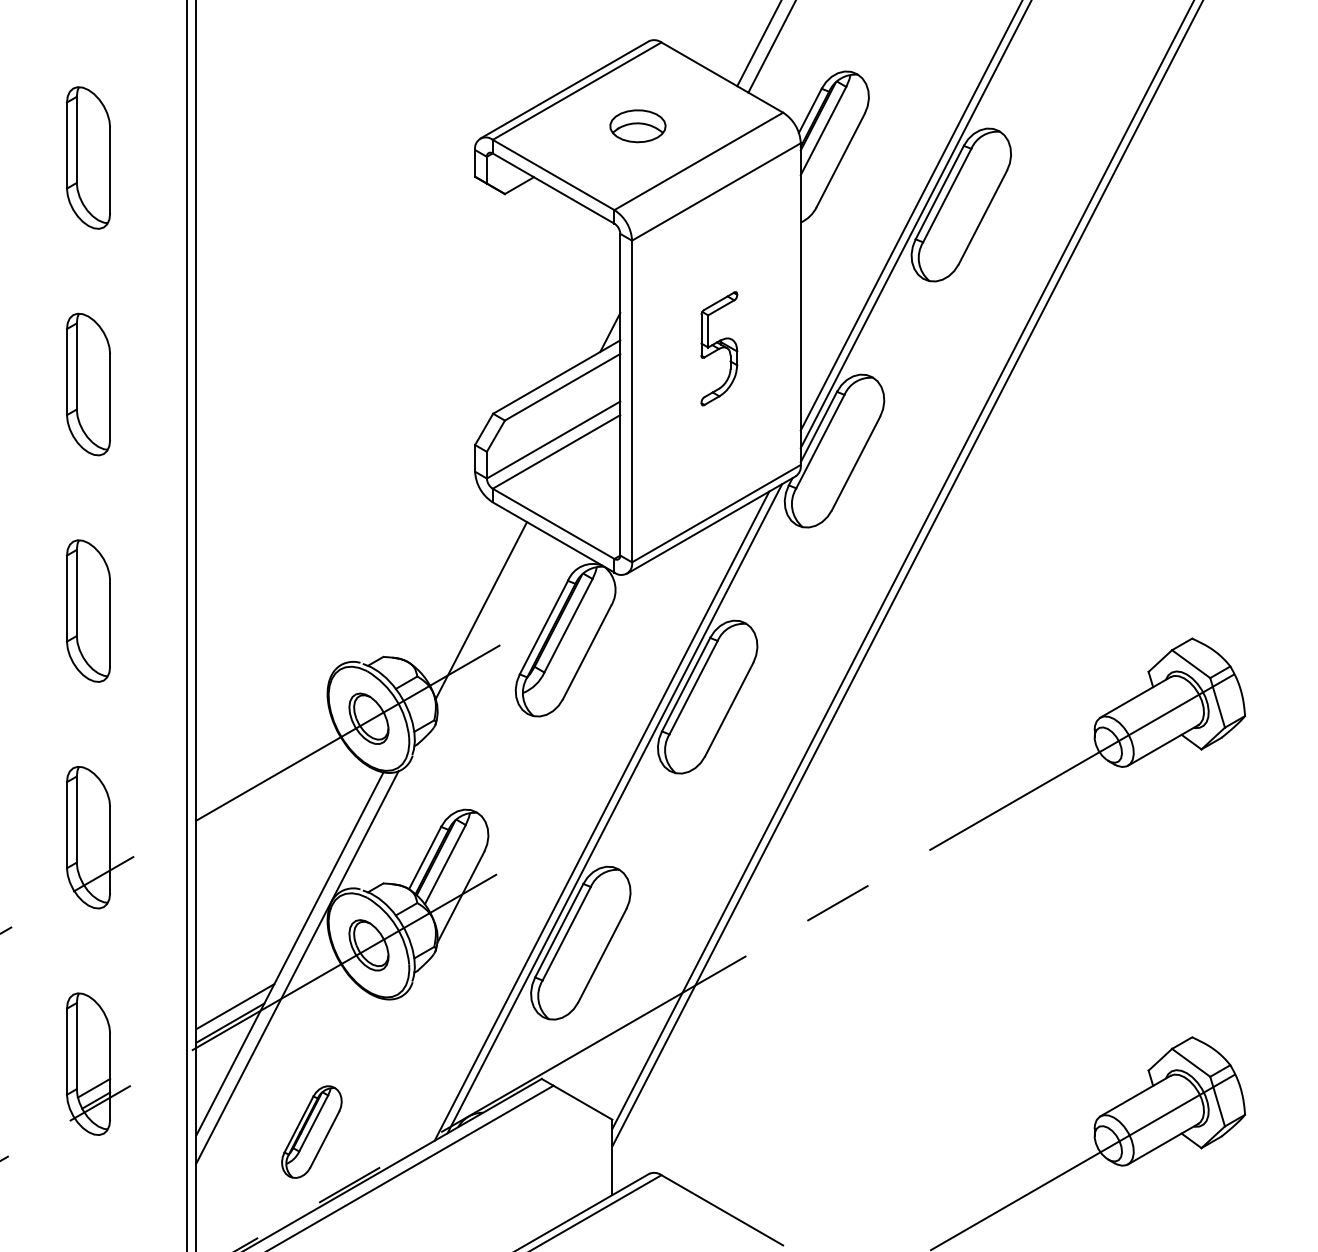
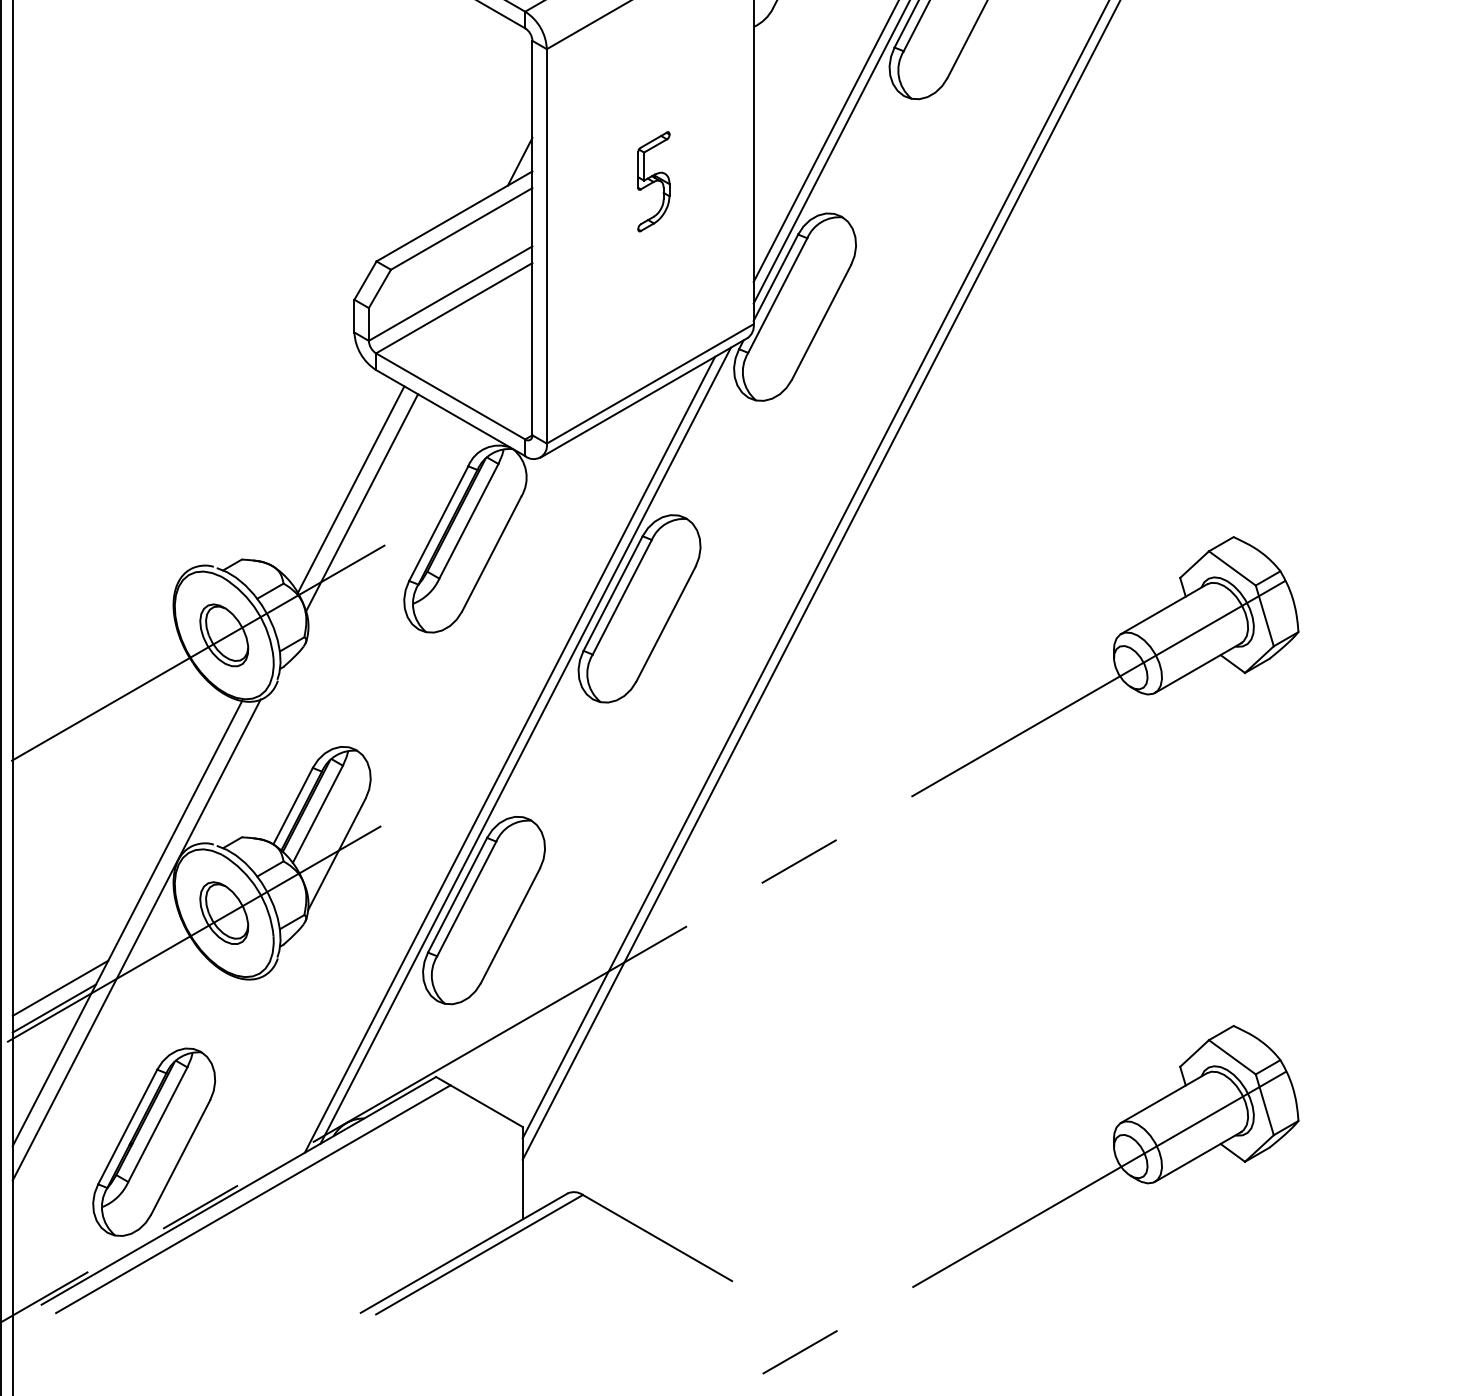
part: (719, 348) -> (654, 181), size x0.71
line: (472, 599) -> (351, 489), added
part: (311, 1131) -> (153, 1141), size x1.67

